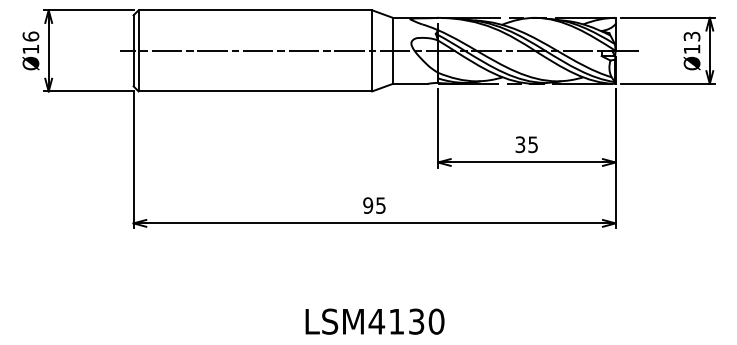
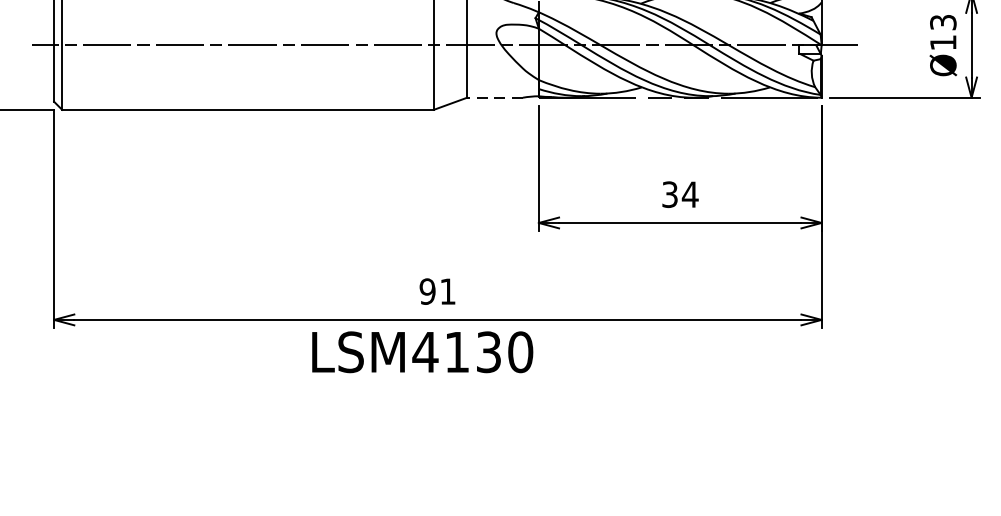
line: (410, 83) -> (495, 97), solid -> dashed
text: (532, 144) -> (689, 194), 35 -> 34
text: (380, 205) -> (447, 291), 95 -> 91
text: (374, 321) -> (421, 351), moved

